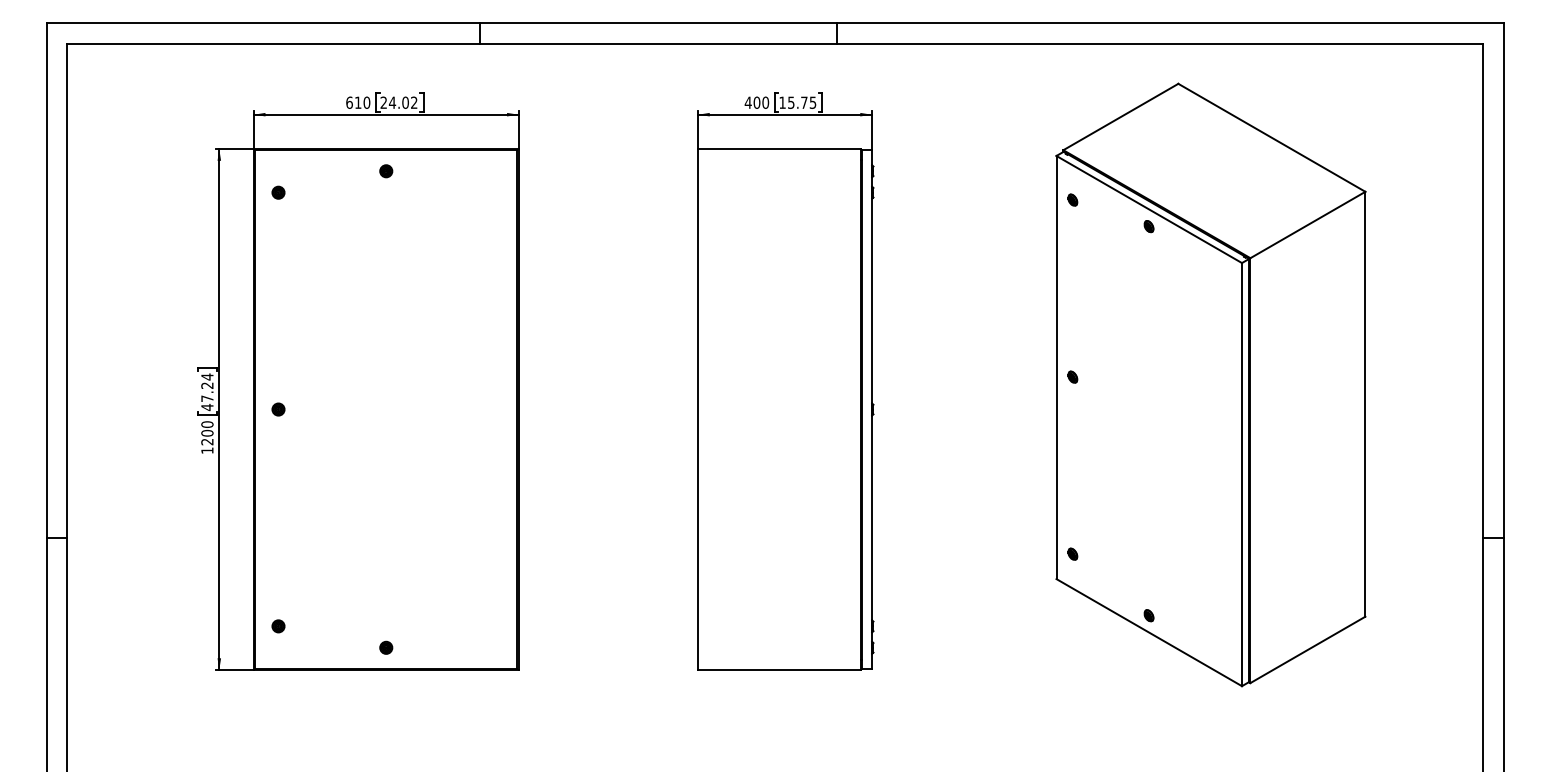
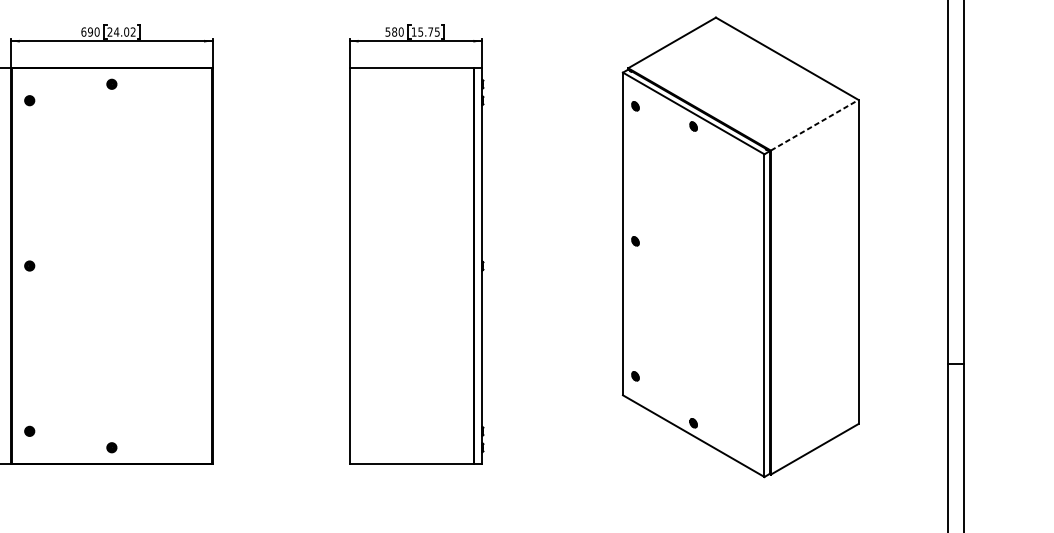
text: (357, 102) -> (89, 31), 610 -> 690
text: (752, 102) -> (391, 31), 400 -> 580
line: (1308, 224) -> (815, 124), solid -> dashed

